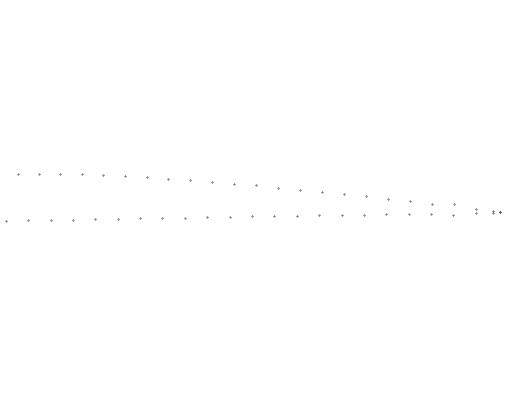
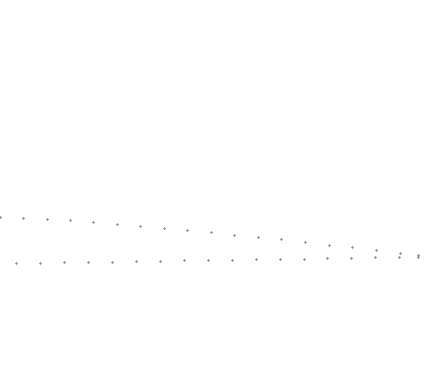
part: (454, 209) -> (376, 253), size x0.62

